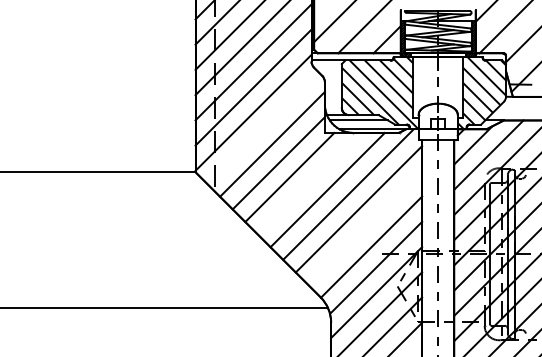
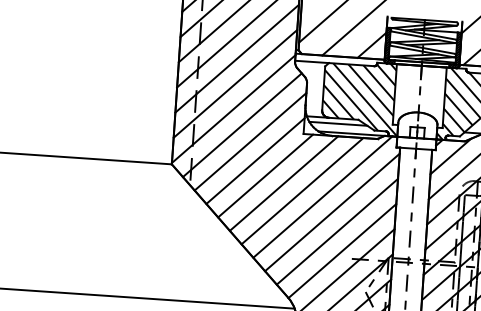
line: (262, 128) -> (241, 125), added
line: (308, 183) -> (283, 183), added
line: (365, 228) -> (337, 232), added

